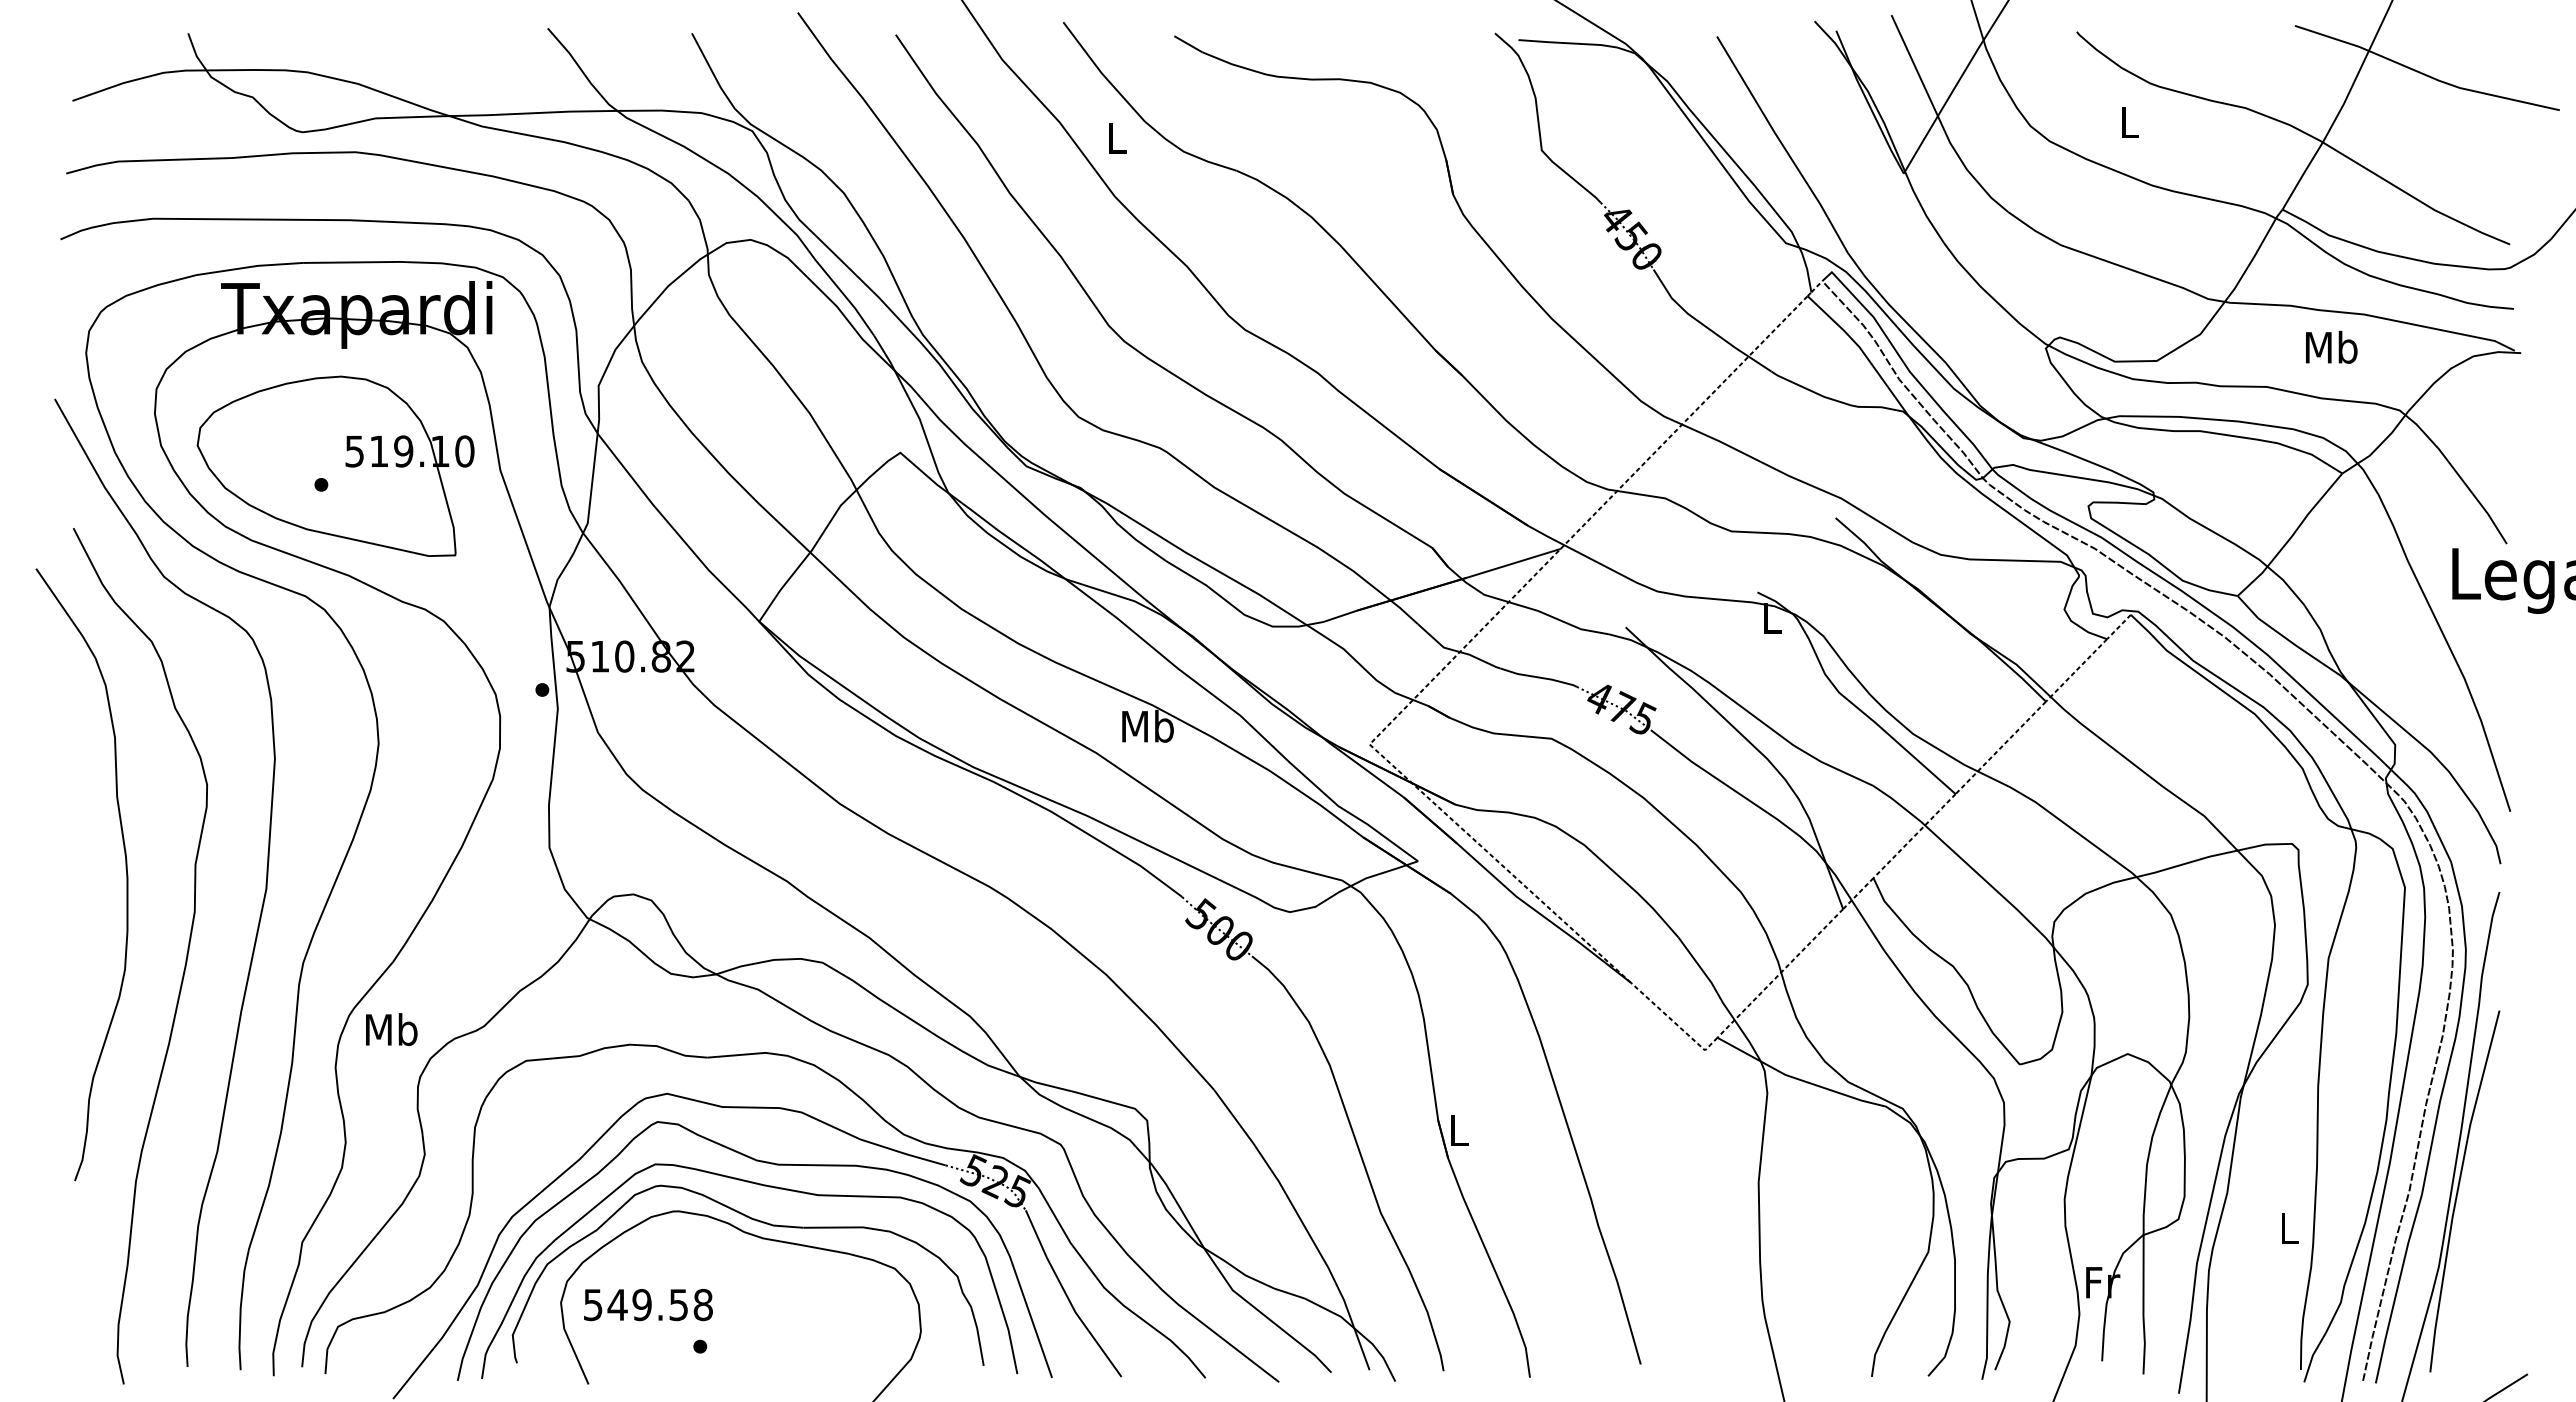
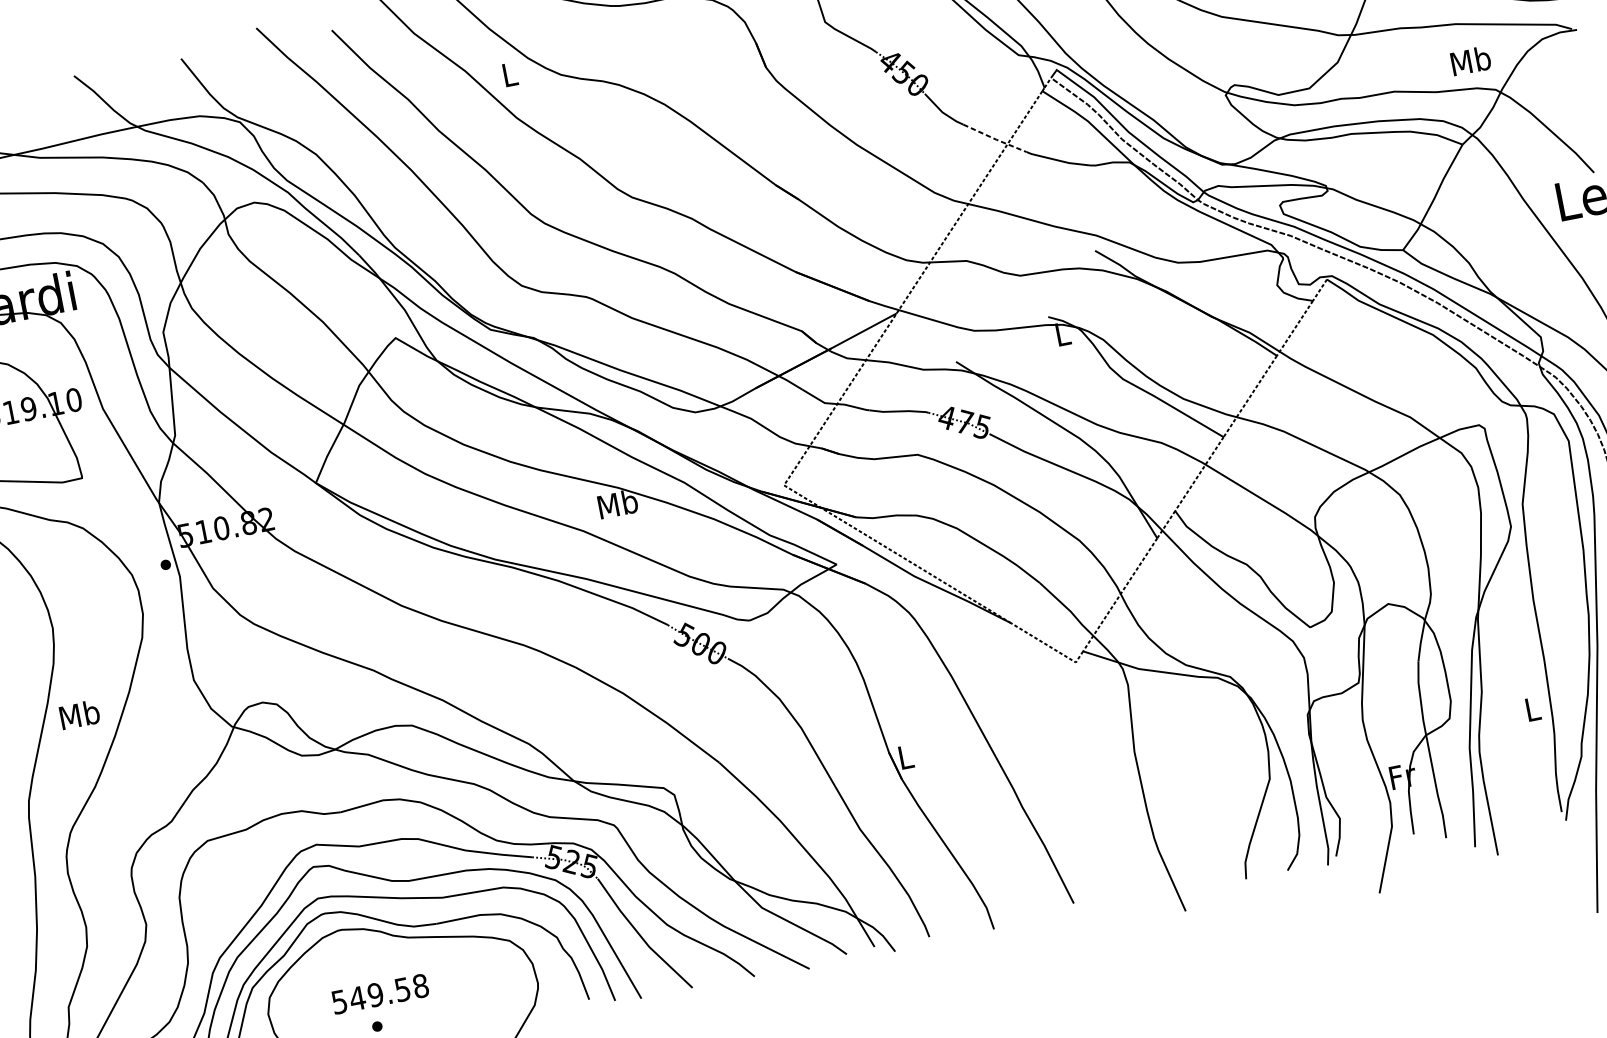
line: (1733, 346) -> (994, 139), solid -> dashed
text: (2331, 346) -> (1470, 60), moved
text: (391, 1029) -> (79, 714), moved
text: (648, 1305) -> (380, 994), moved

